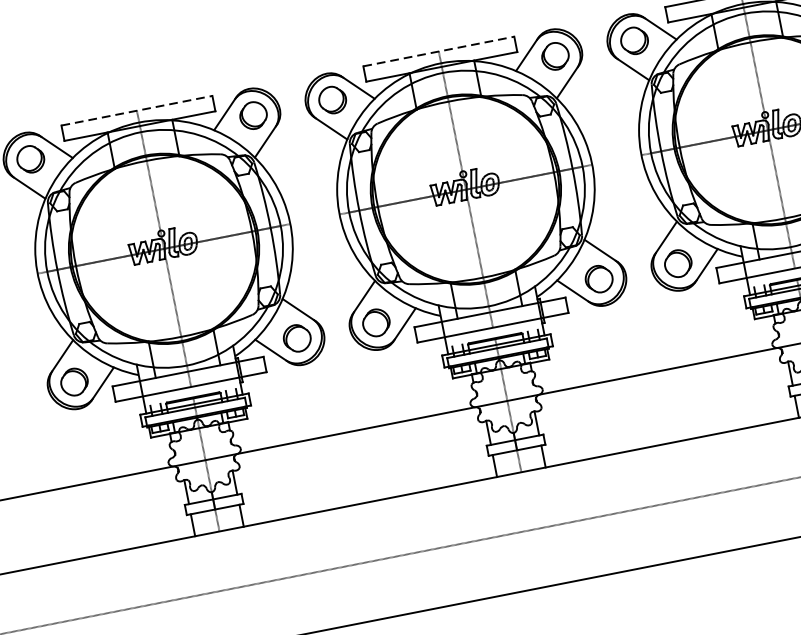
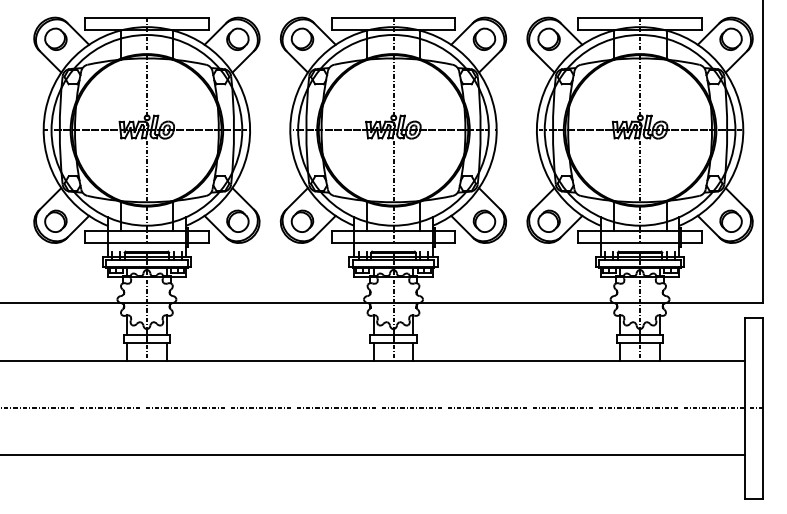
line: (438, 51) -> (393, 17), dashed -> solid
line: (136, 110) -> (146, 17), dashed -> solid

